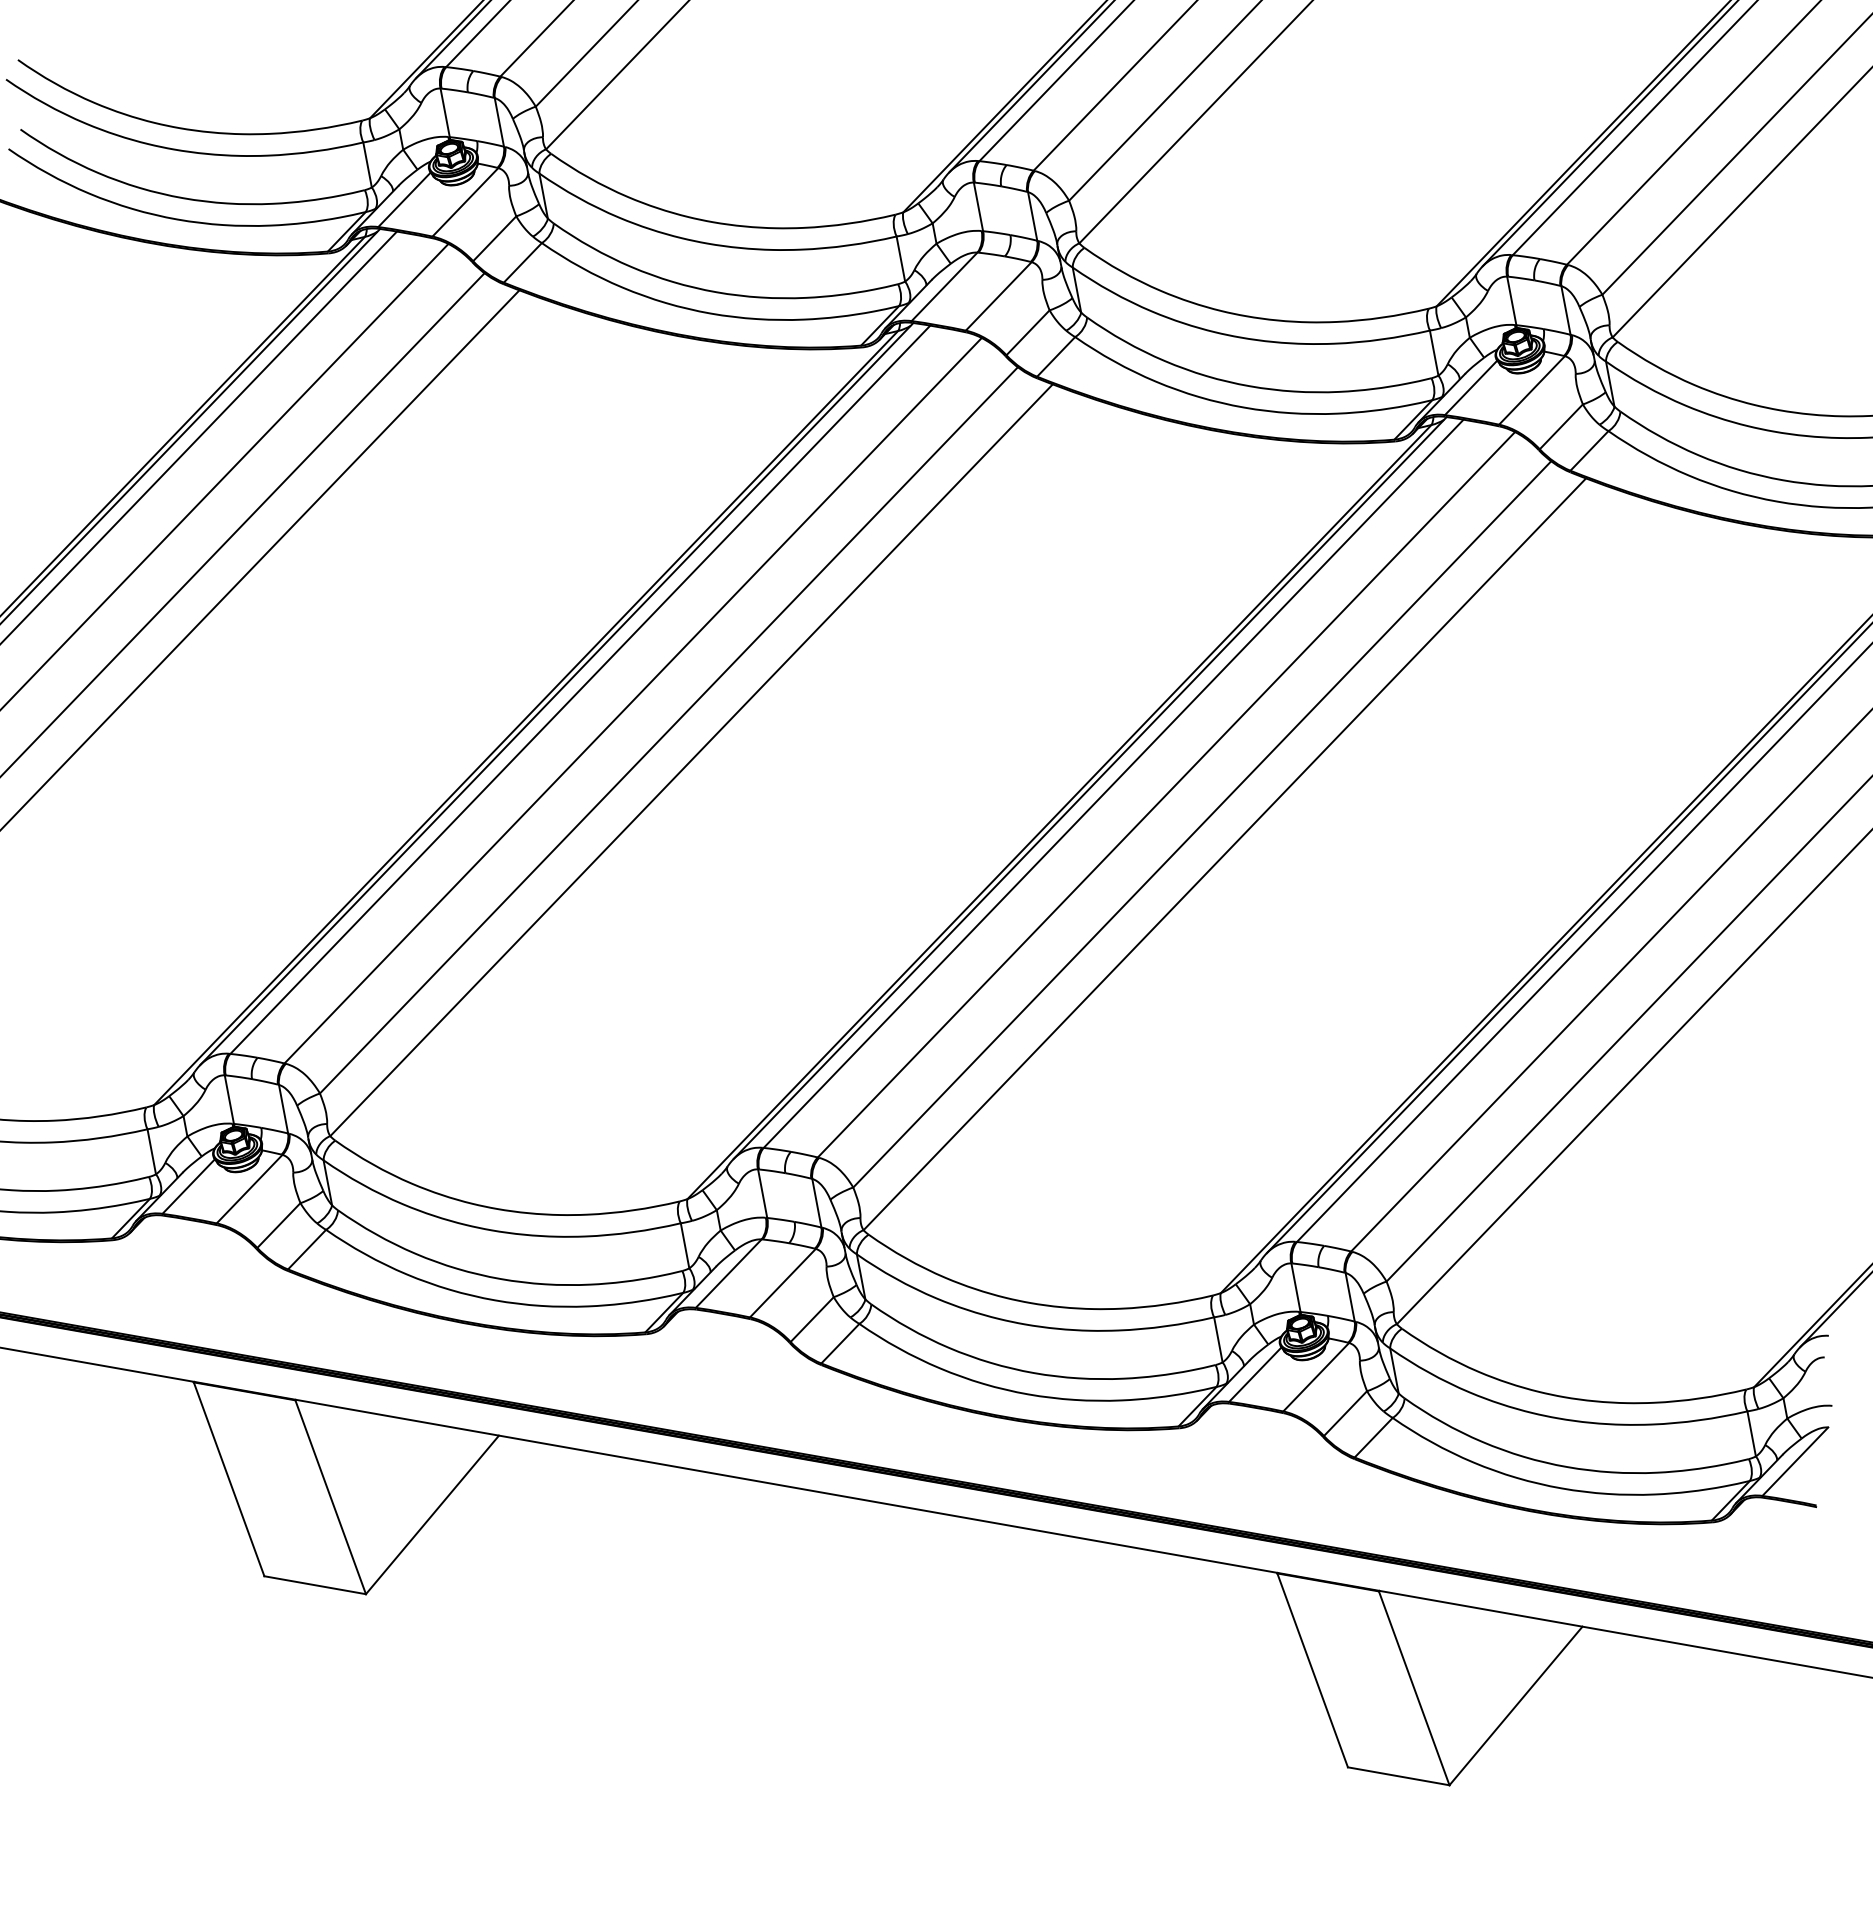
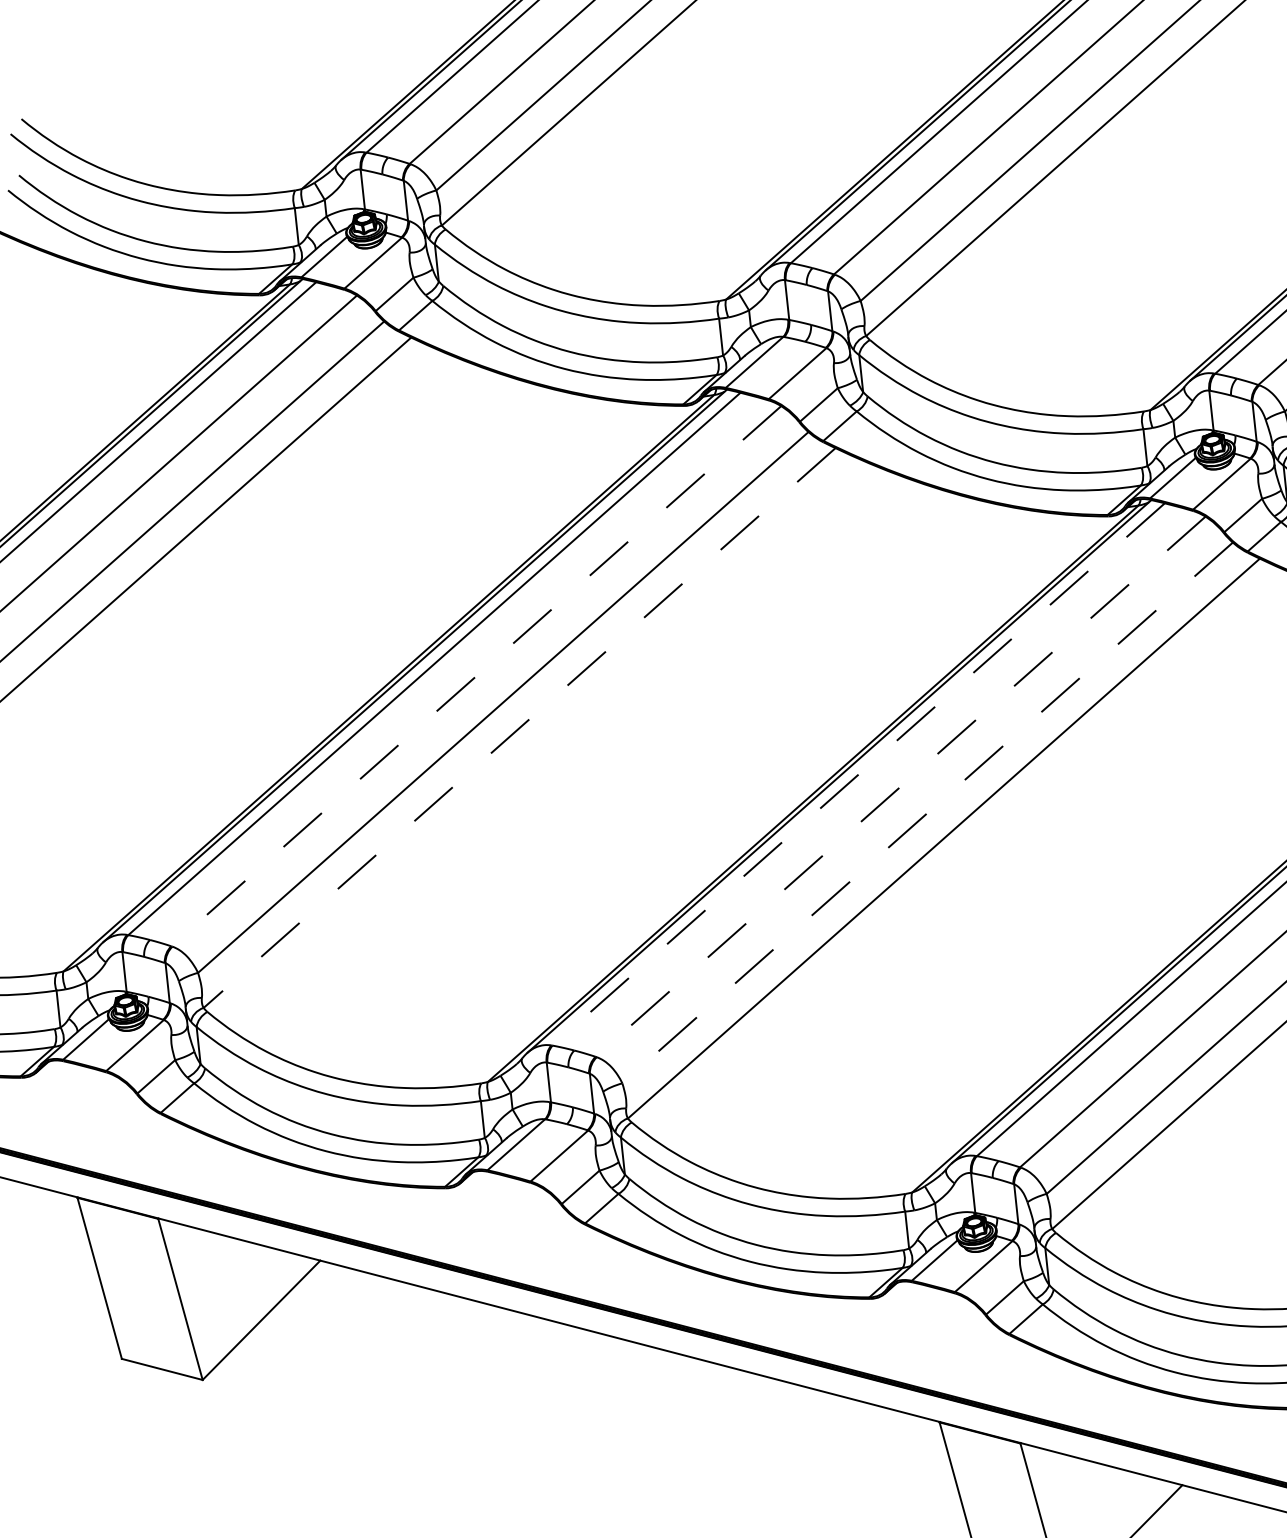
line: (632, 701) -> (475, 676), solid -> dashed
line: (691, 760) -> (519, 728), solid -> dashed
line: (1113, 784) -> (858, 775), solid -> dashed
line: (1166, 795) -> (900, 787), solid -> dashed
line: (1202, 824) -> (927, 813), solid -> dashed

